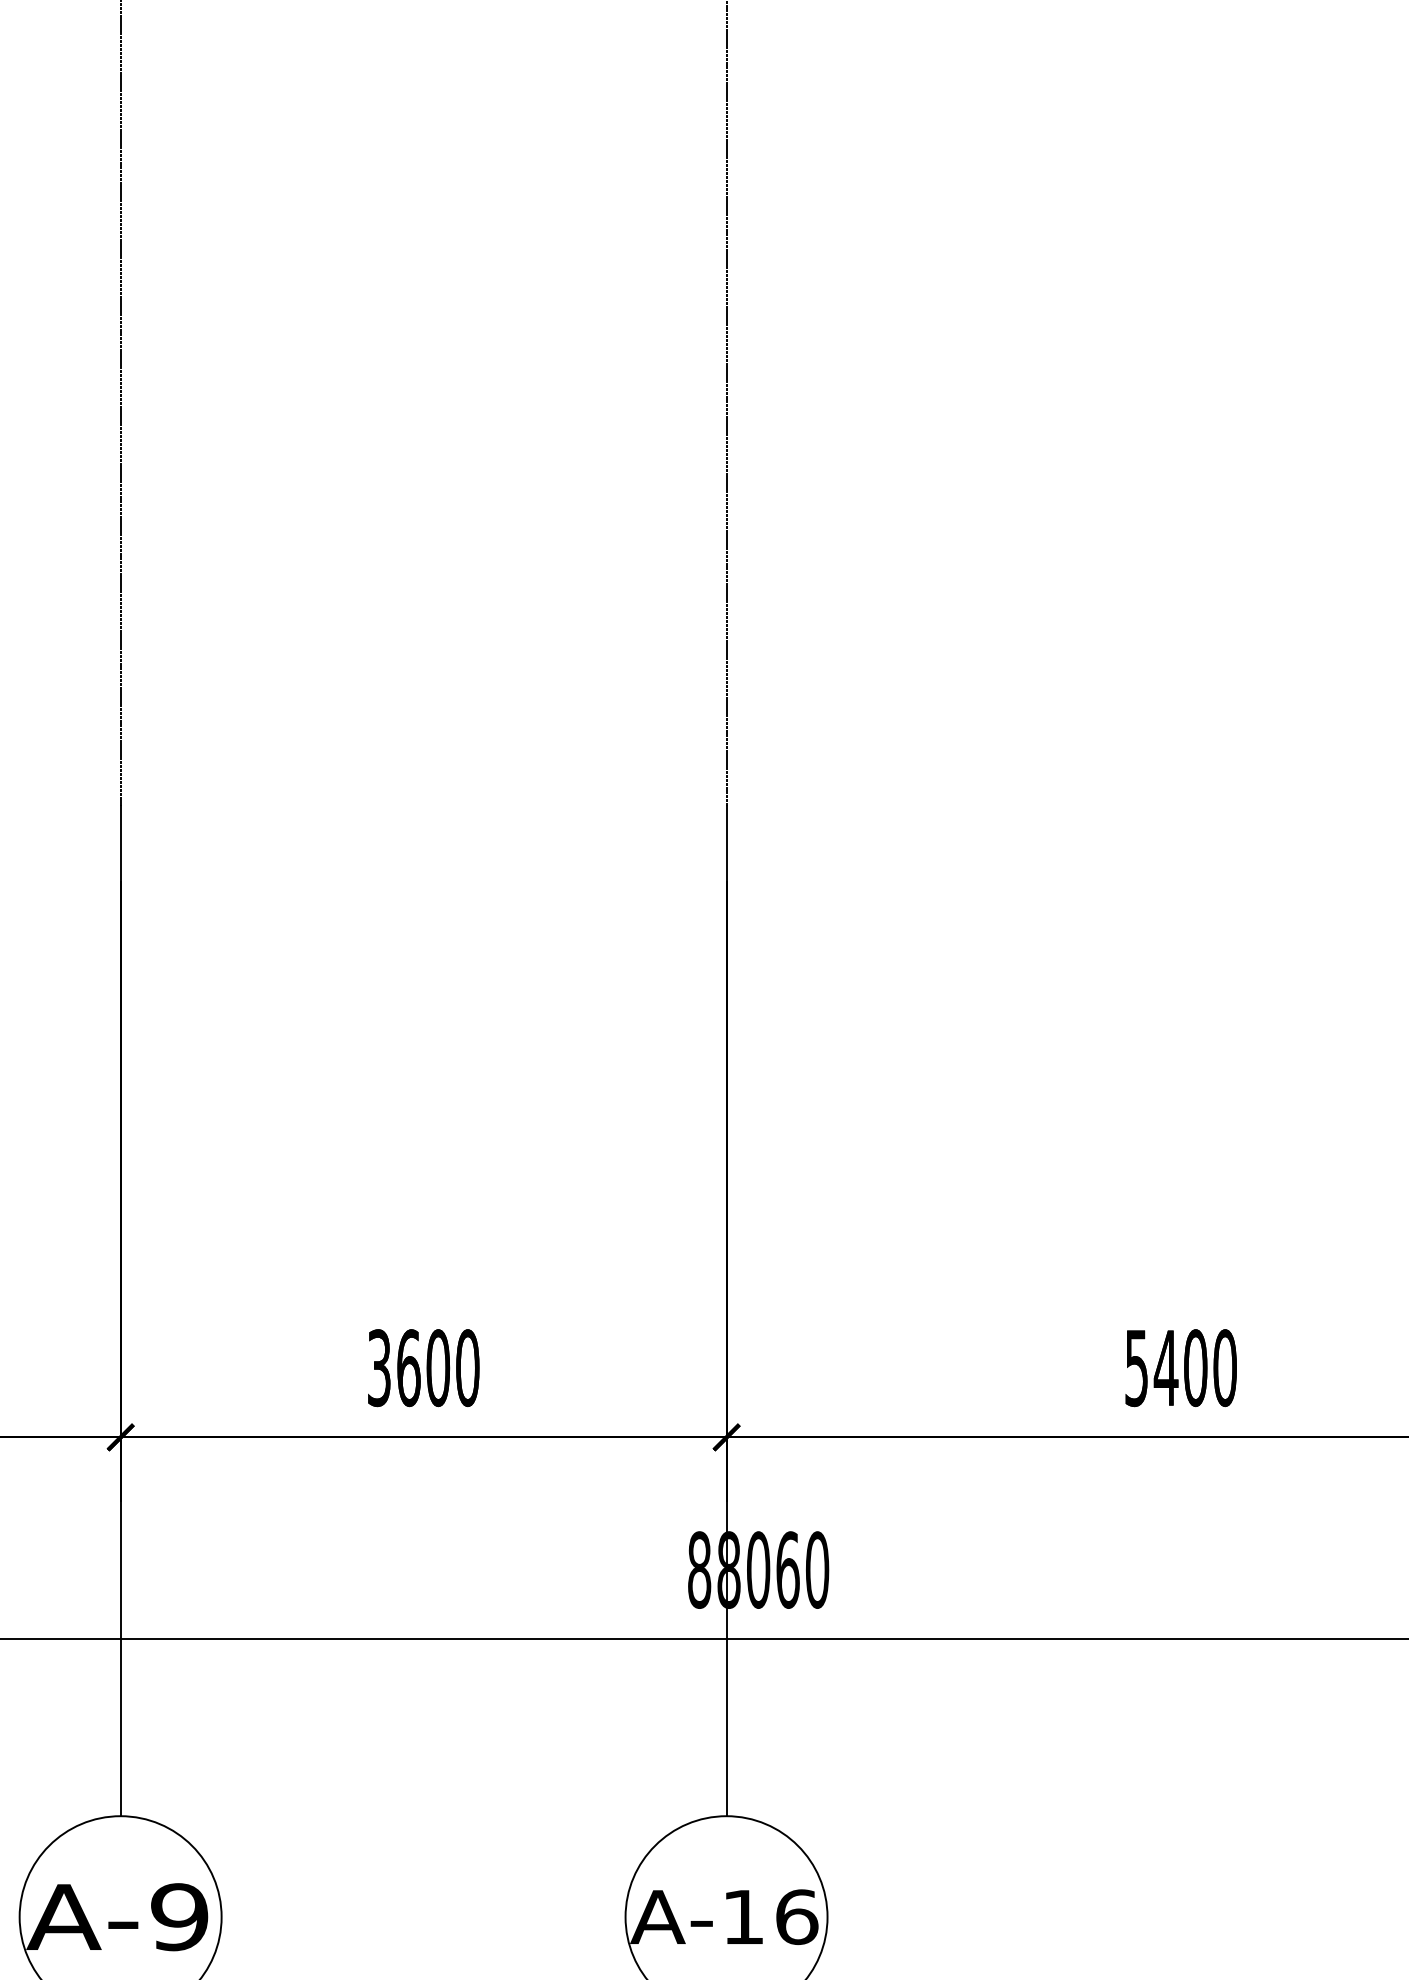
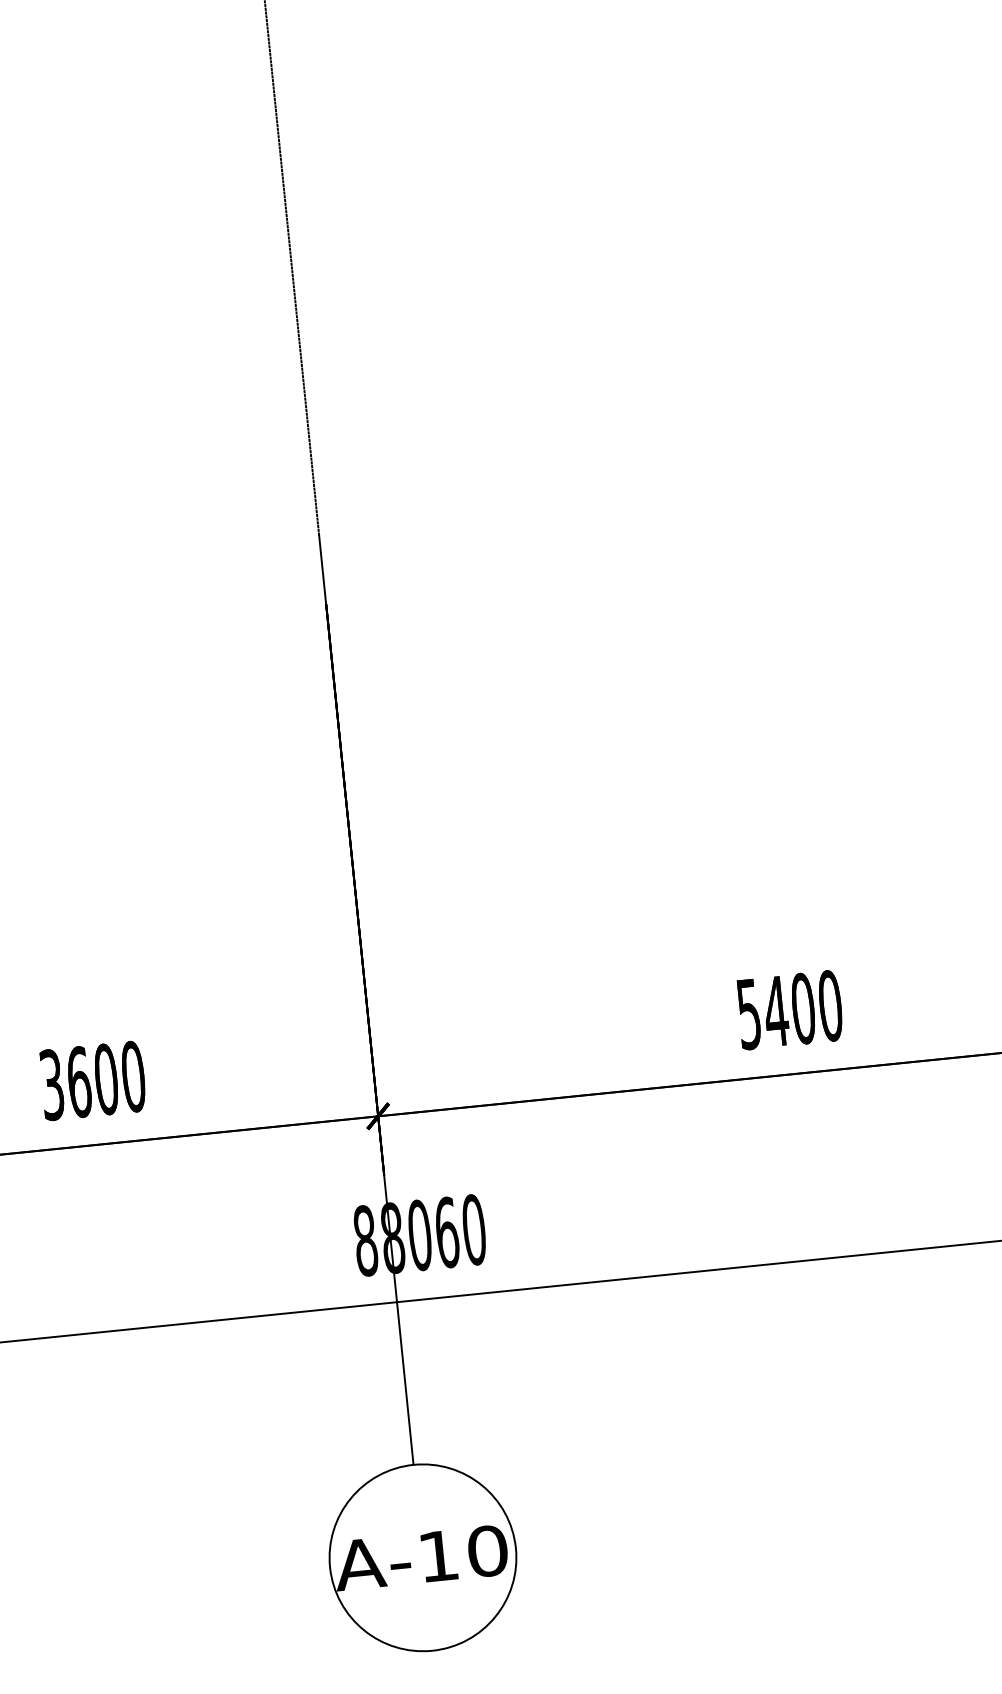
text: (797, 1916) -> (488, 1550), A-16 -> A-10

